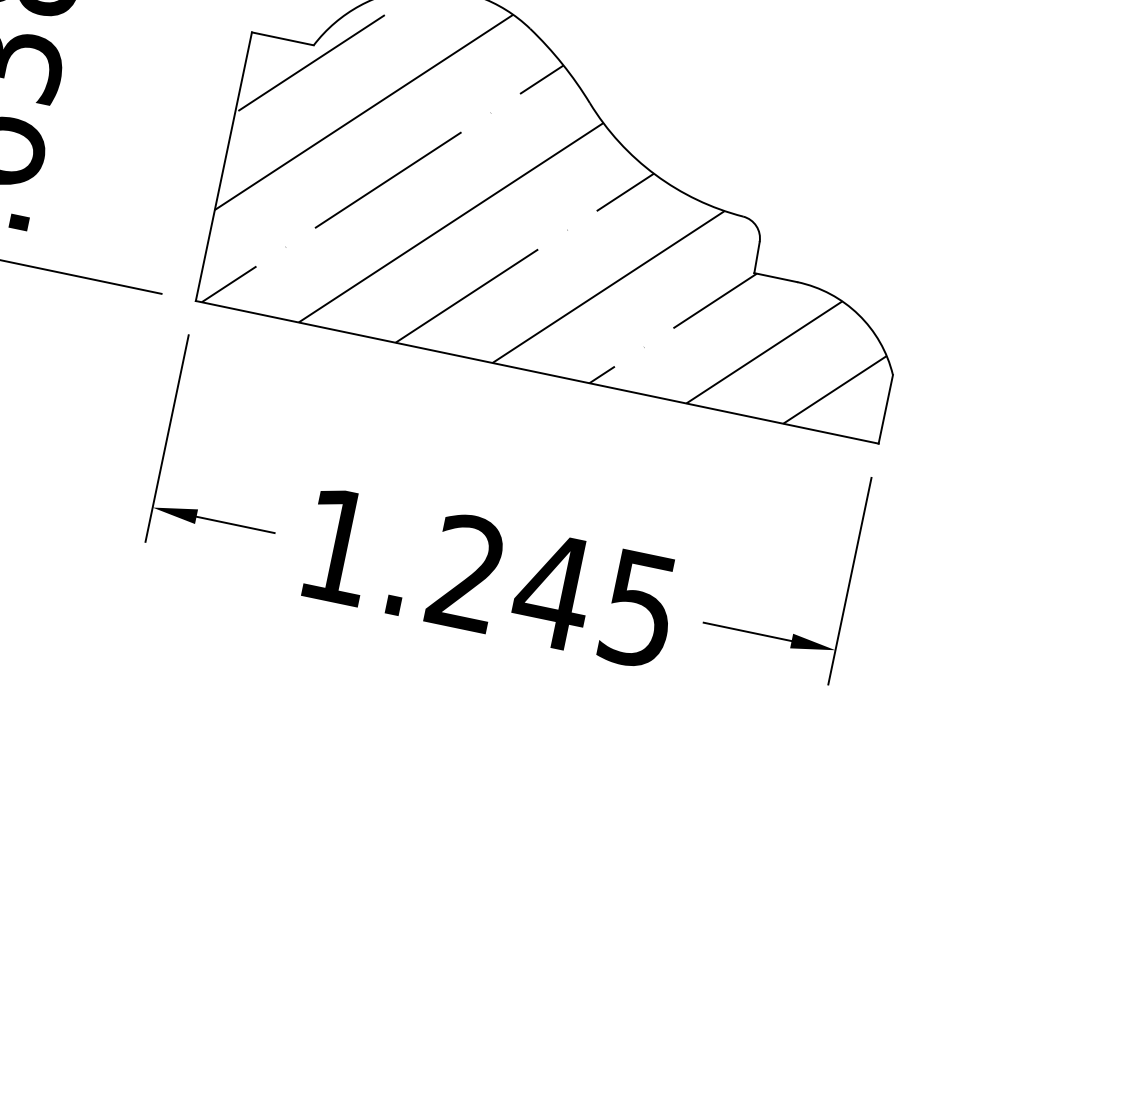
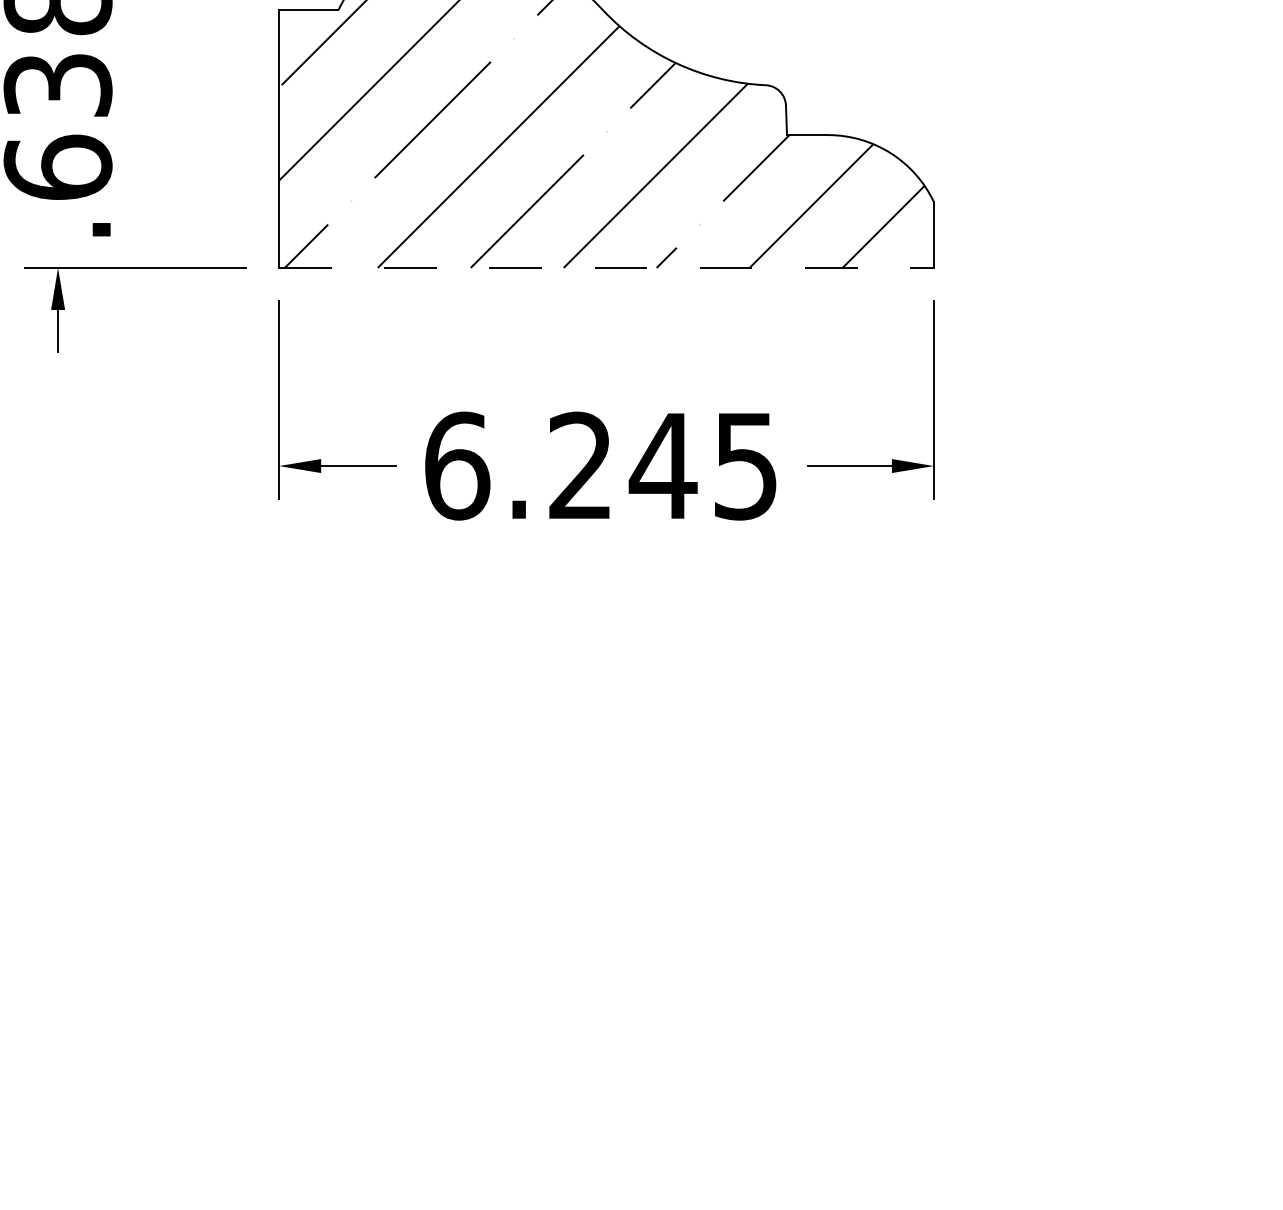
line: (538, 372) -> (607, 267), solid -> dashed
text: (338, 545) -> (457, 465), 1.245 -> 6.245

